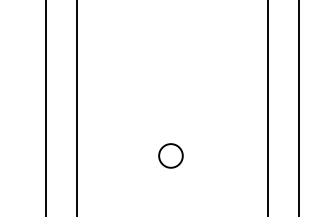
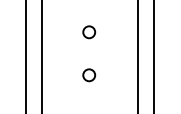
circle: (171, 70) -> (89, 32), added

